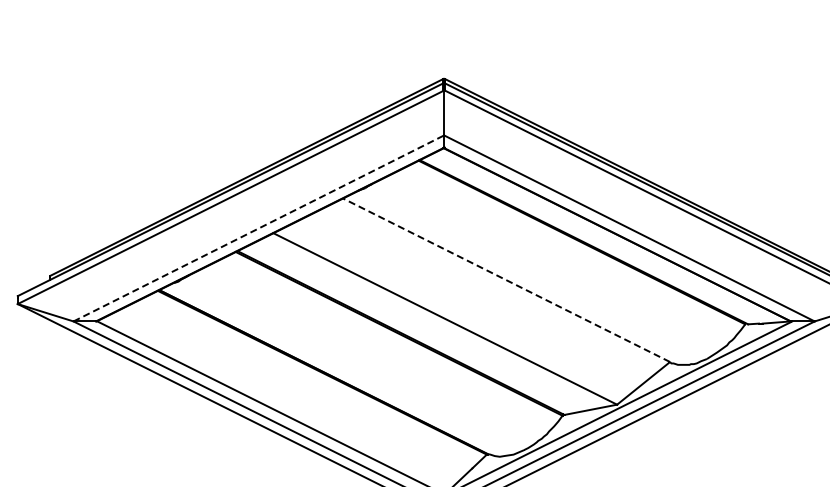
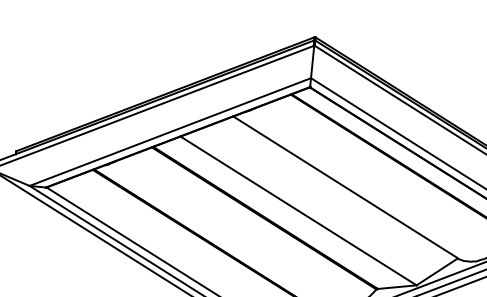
line: (259, 228) -> (170, 132), dashed -> solid
line: (506, 280) -> (345, 187), dashed -> solid

